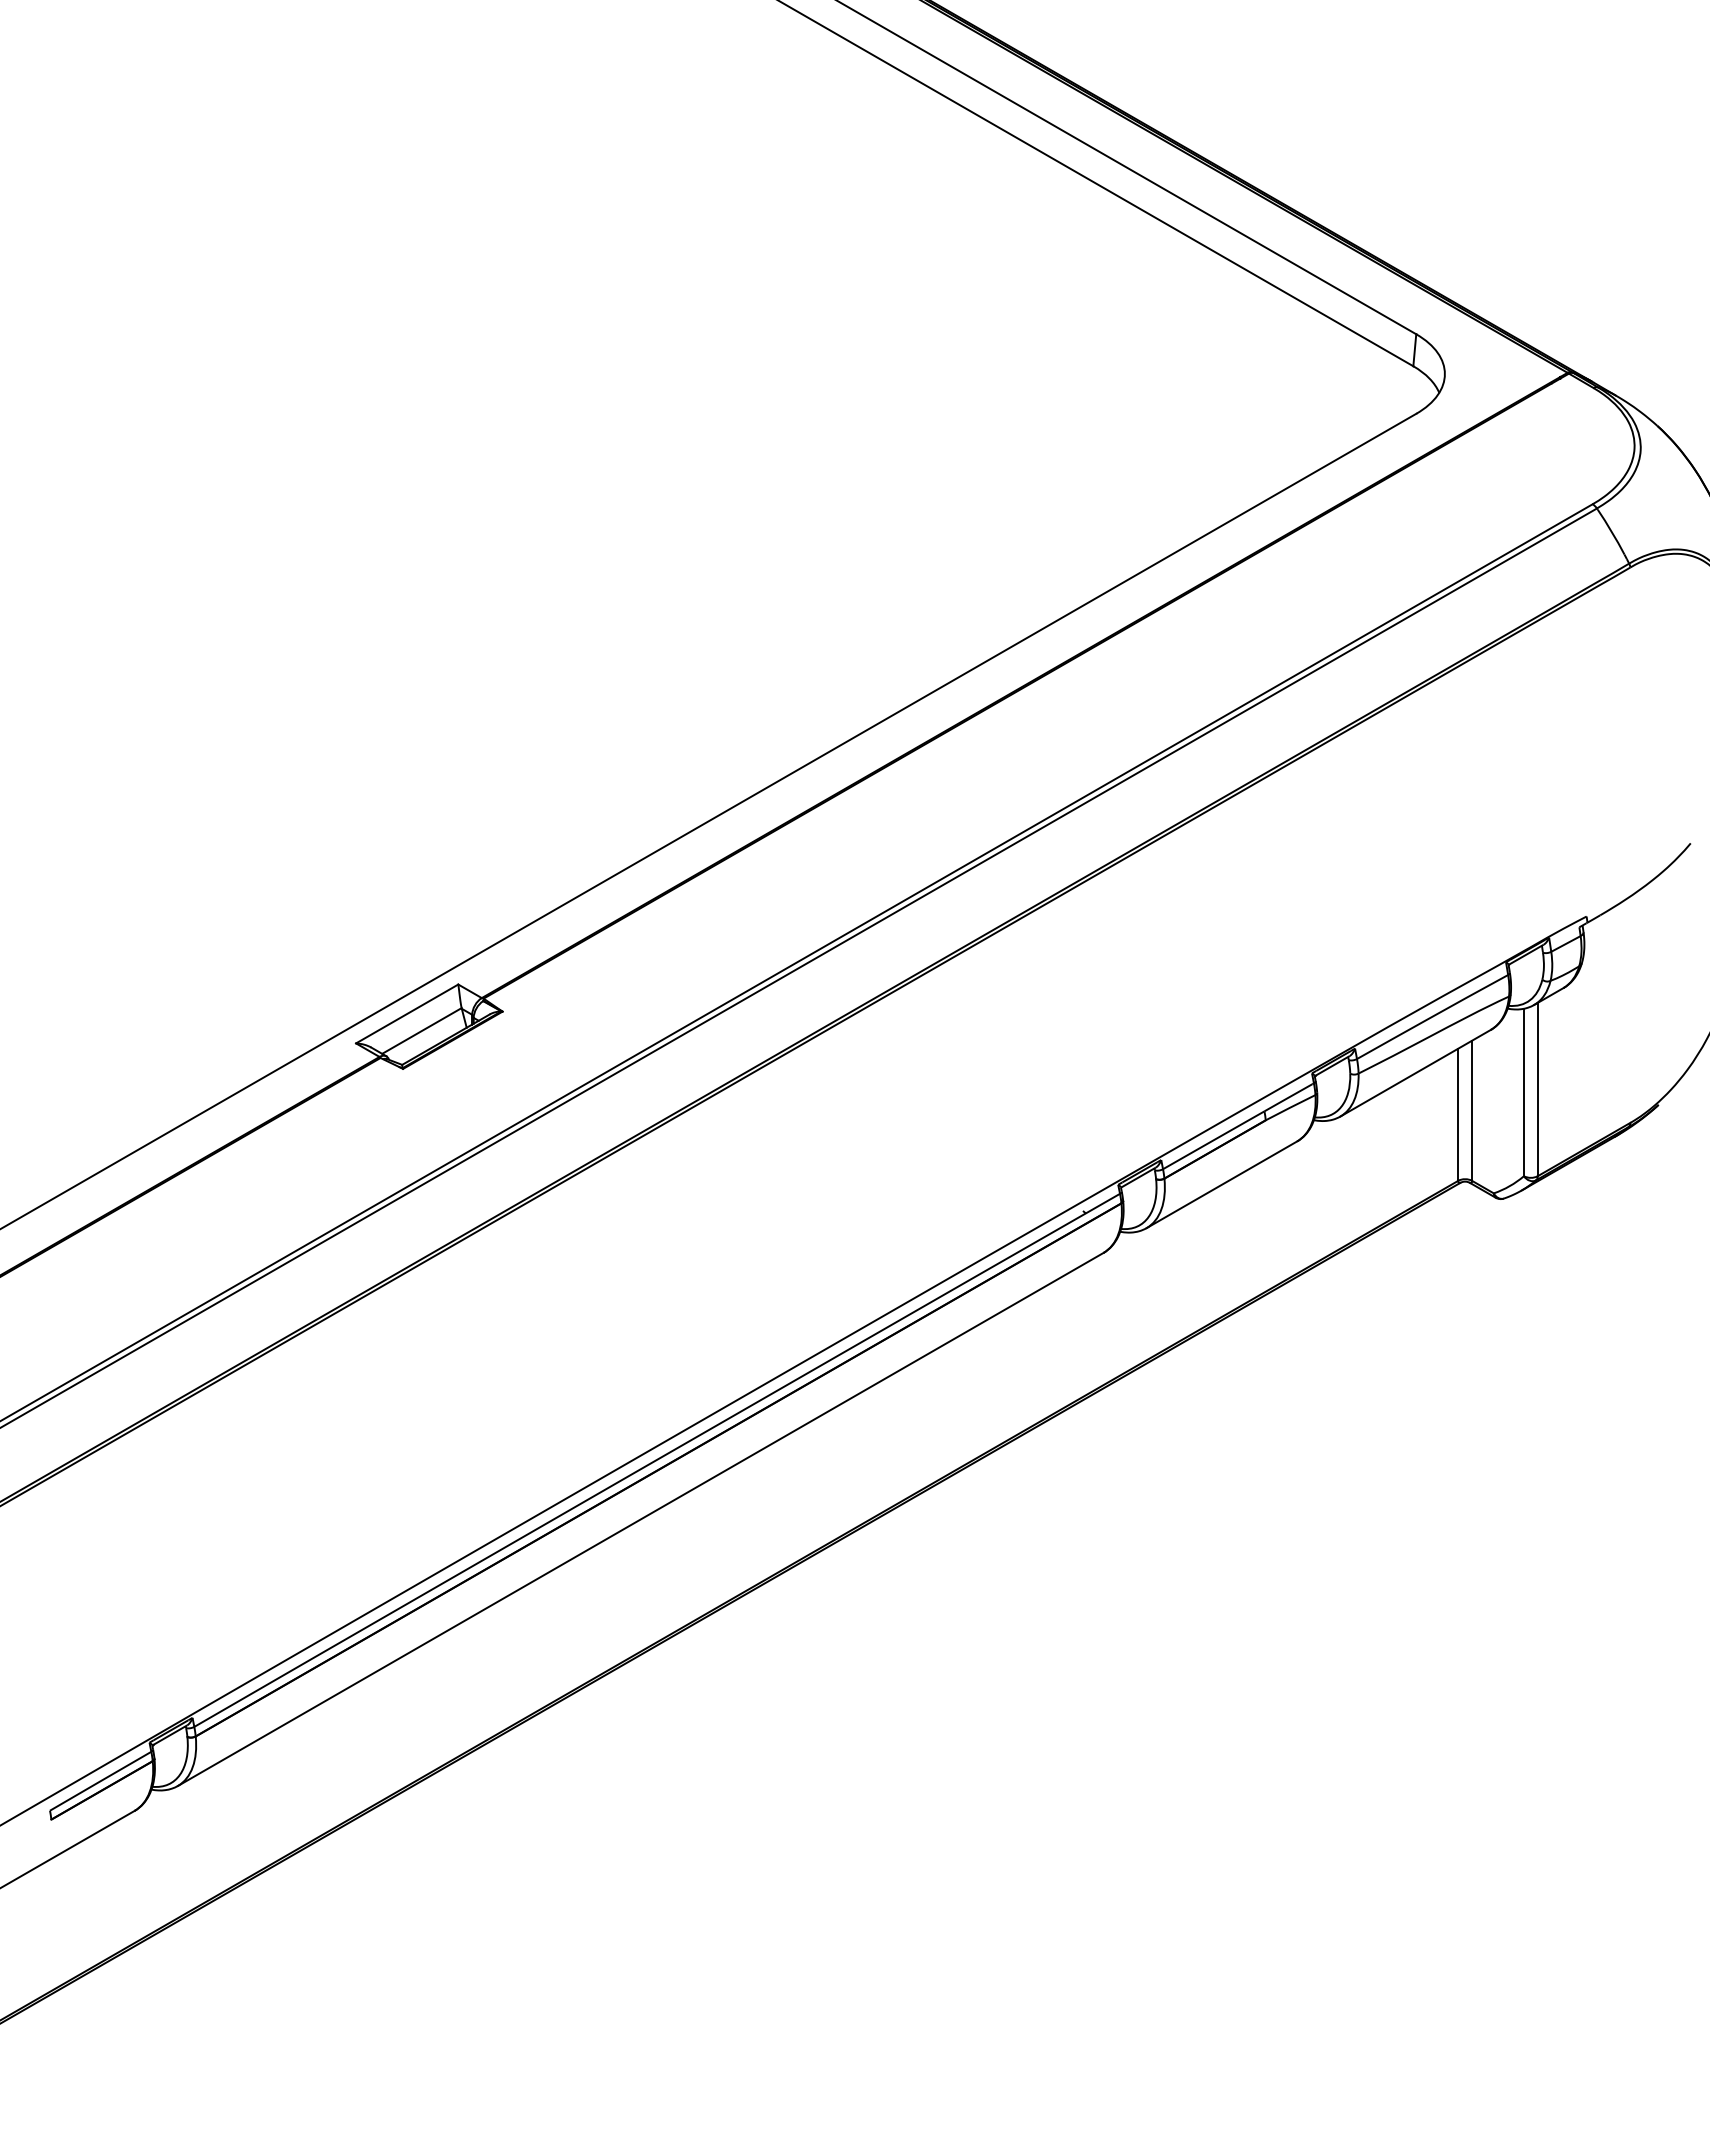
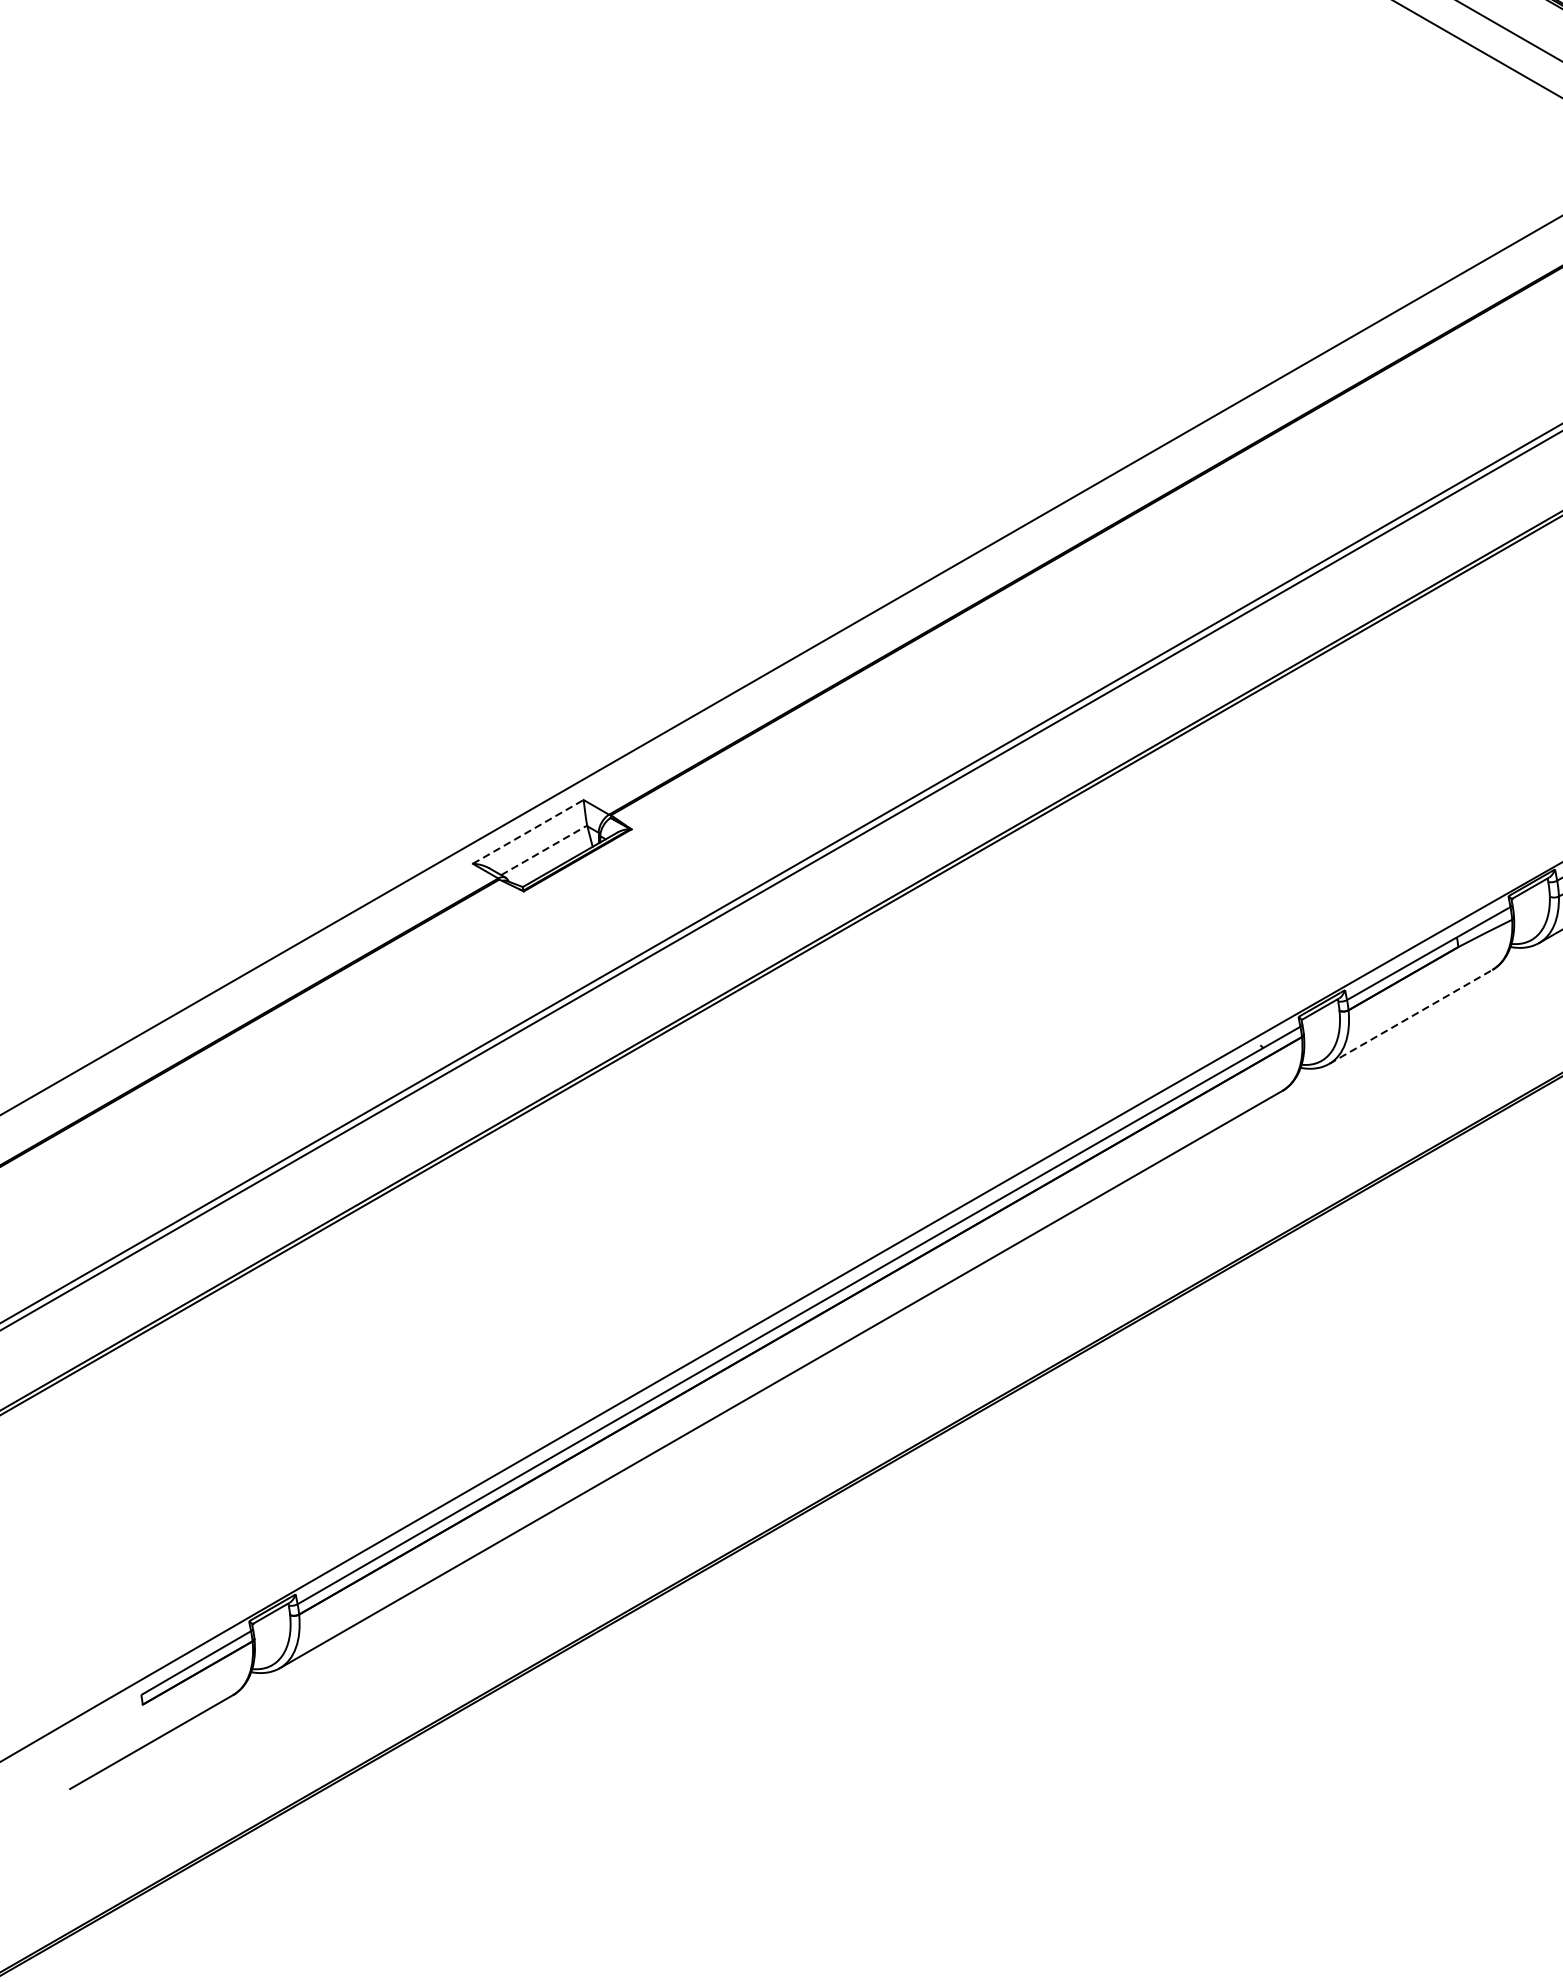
line: (407, 1013) -> (528, 831), solid -> dashed
line: (421, 1030) -> (543, 849), solid -> dashed
line: (1221, 1184) -> (1410, 1016), solid -> dashed

